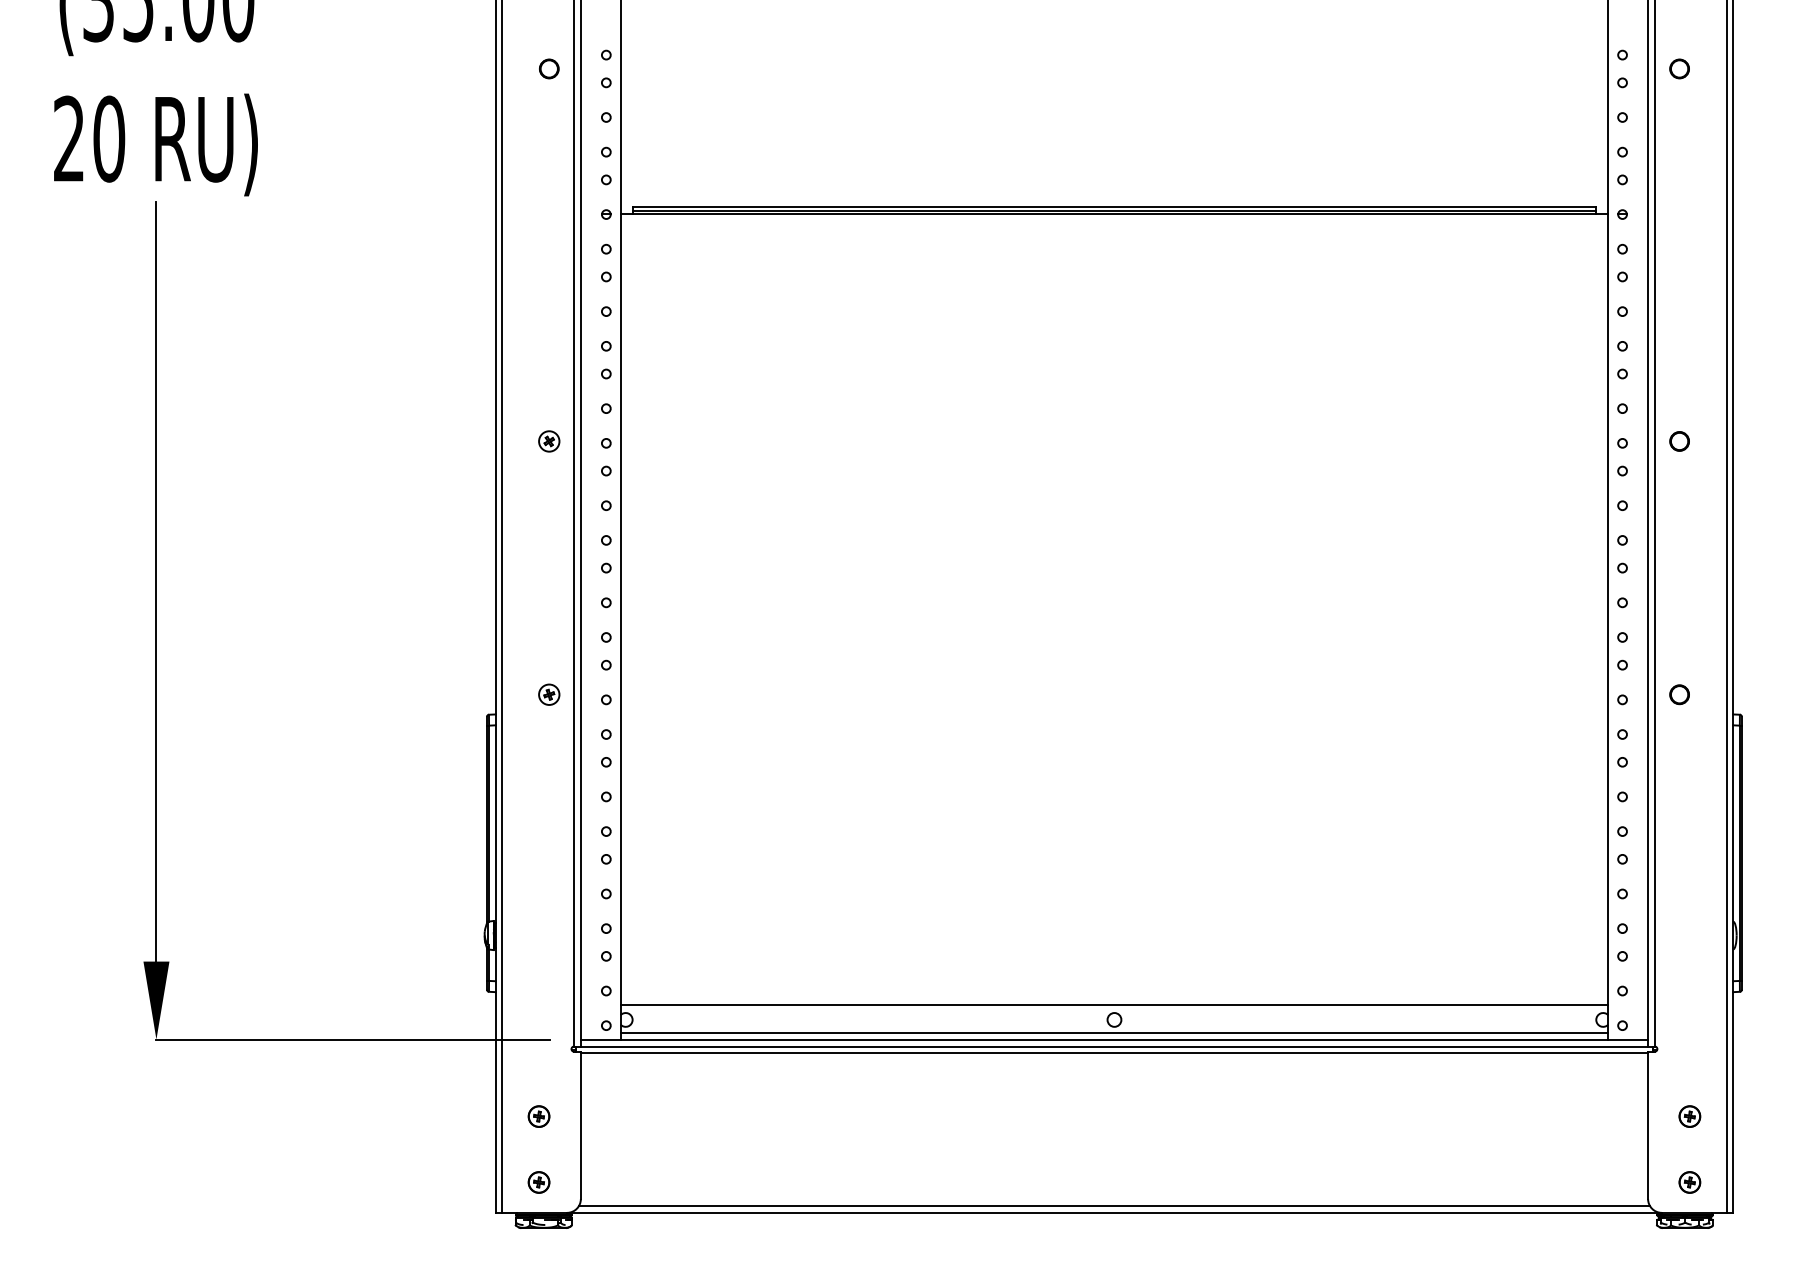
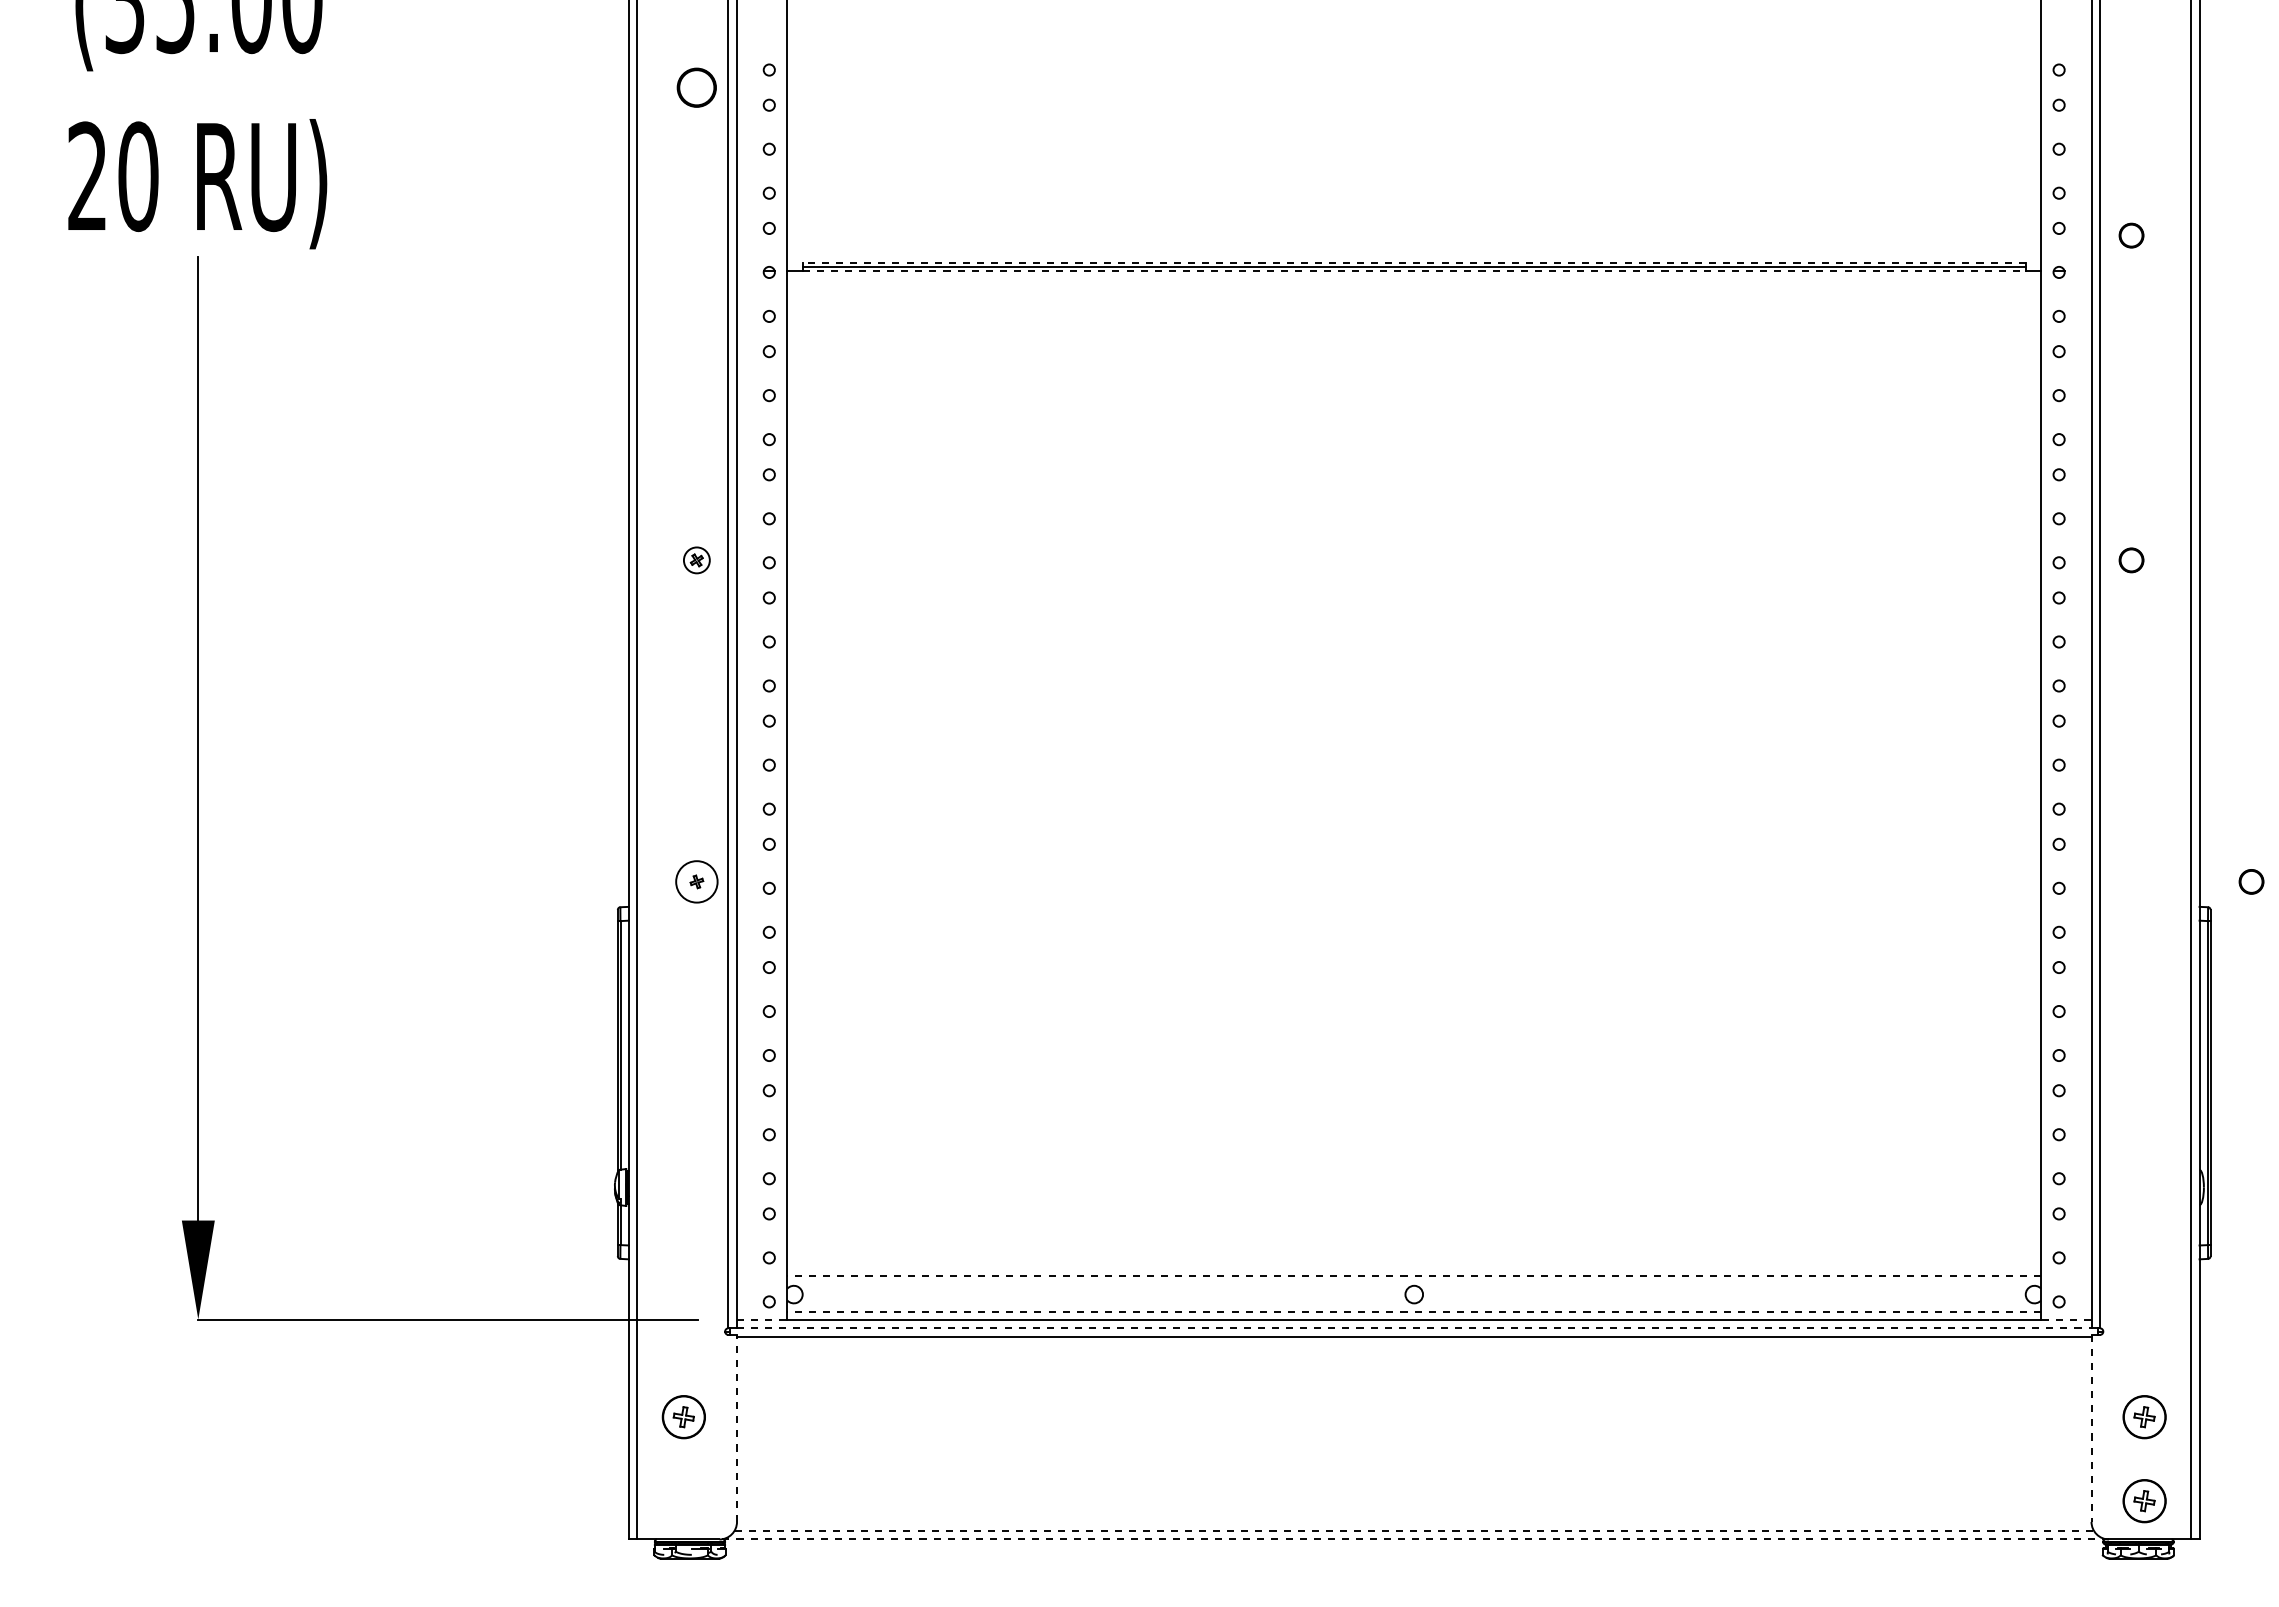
part: (548, 68) -> (696, 87), size x1.6
part: (1679, 68) -> (2131, 235), moved
line: (1114, 206) -> (1414, 262), solid -> dashed
line: (1114, 213) -> (1414, 271), solid -> dashed
circle: (548, 694) -> (696, 881), size x1.6
part: (1679, 694) -> (2251, 881), moved
line: (1114, 1004) -> (1414, 1275), solid -> dashed
line: (1114, 1033) -> (1414, 1311), solid -> dashed
line: (600, 1039) -> (762, 1319), solid -> dashed
line: (1627, 1039) -> (2065, 1319), solid -> dashed
line: (1114, 1046) -> (1414, 1328), solid -> dashed
part: (538, 1116) -> (683, 1417), size x1.6
part: (1689, 1116) -> (2144, 1417), size x1.6
line: (581, 1124) -> (737, 1427), solid -> dashed
line: (1648, 1125) -> (2091, 1428), solid -> dashed
part: (538, 1182) -> (683, 1500), removed
part: (1689, 1182) -> (2144, 1500), size x1.6
line: (1114, 1205) -> (1414, 1530), solid -> dashed
line: (1114, 1212) -> (1414, 1539), solid -> dashed

